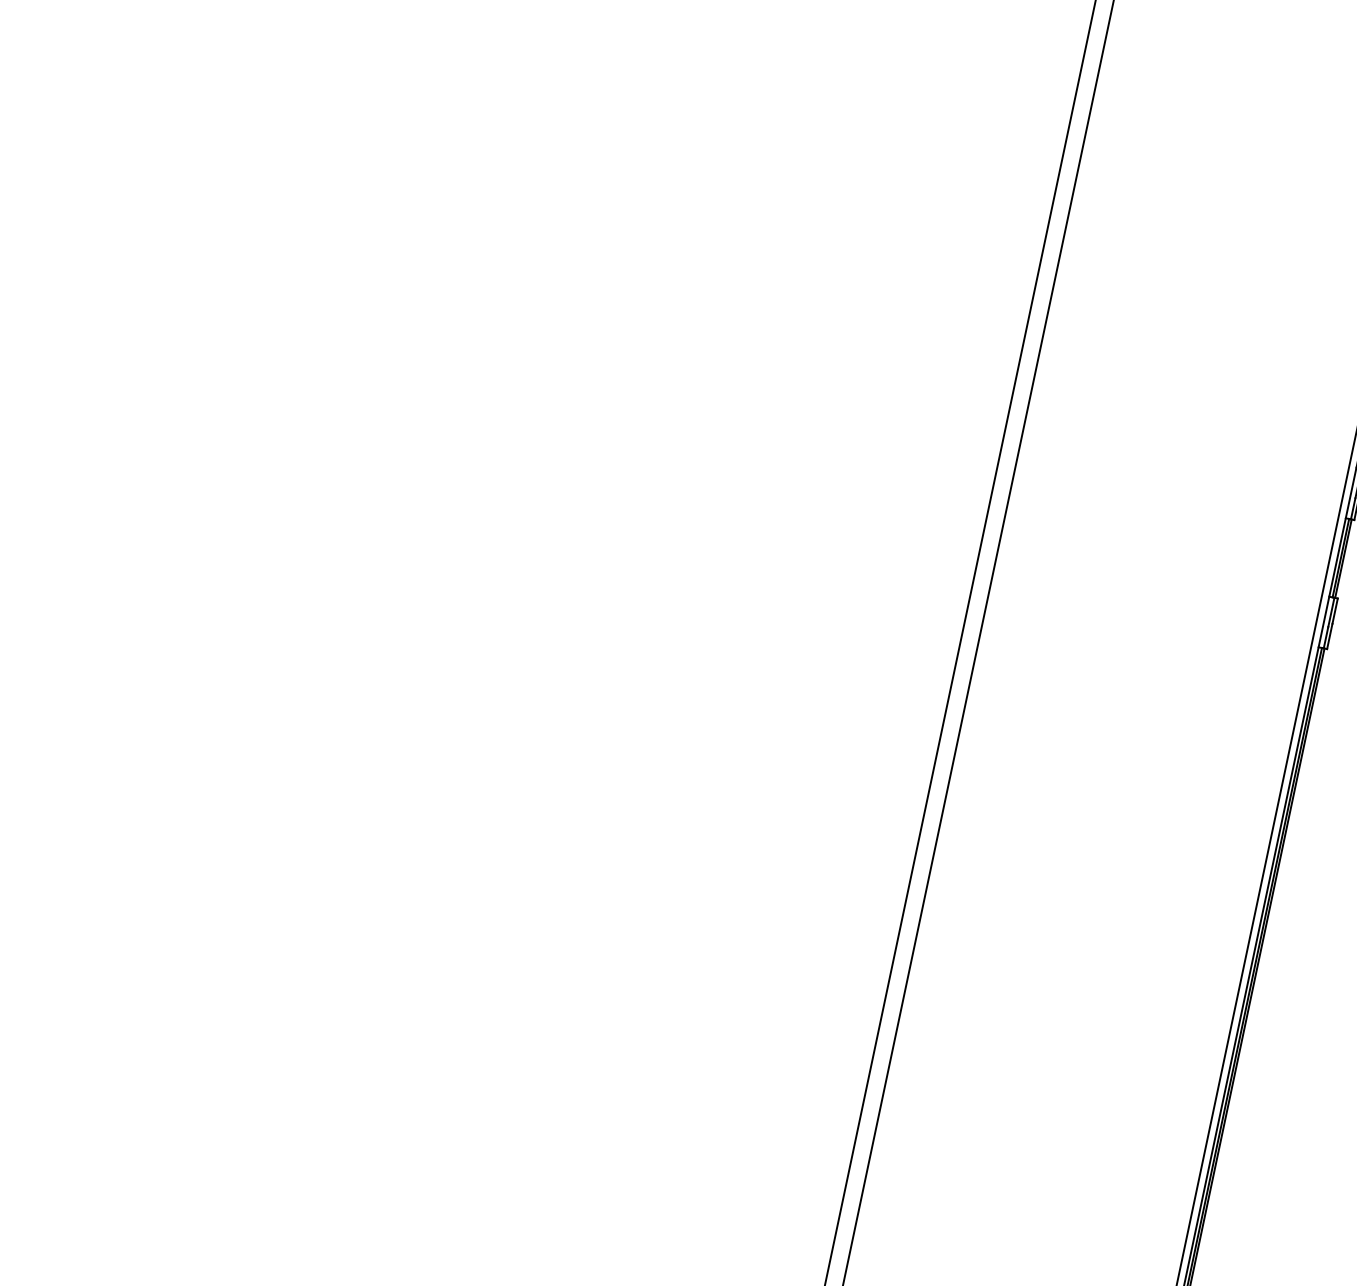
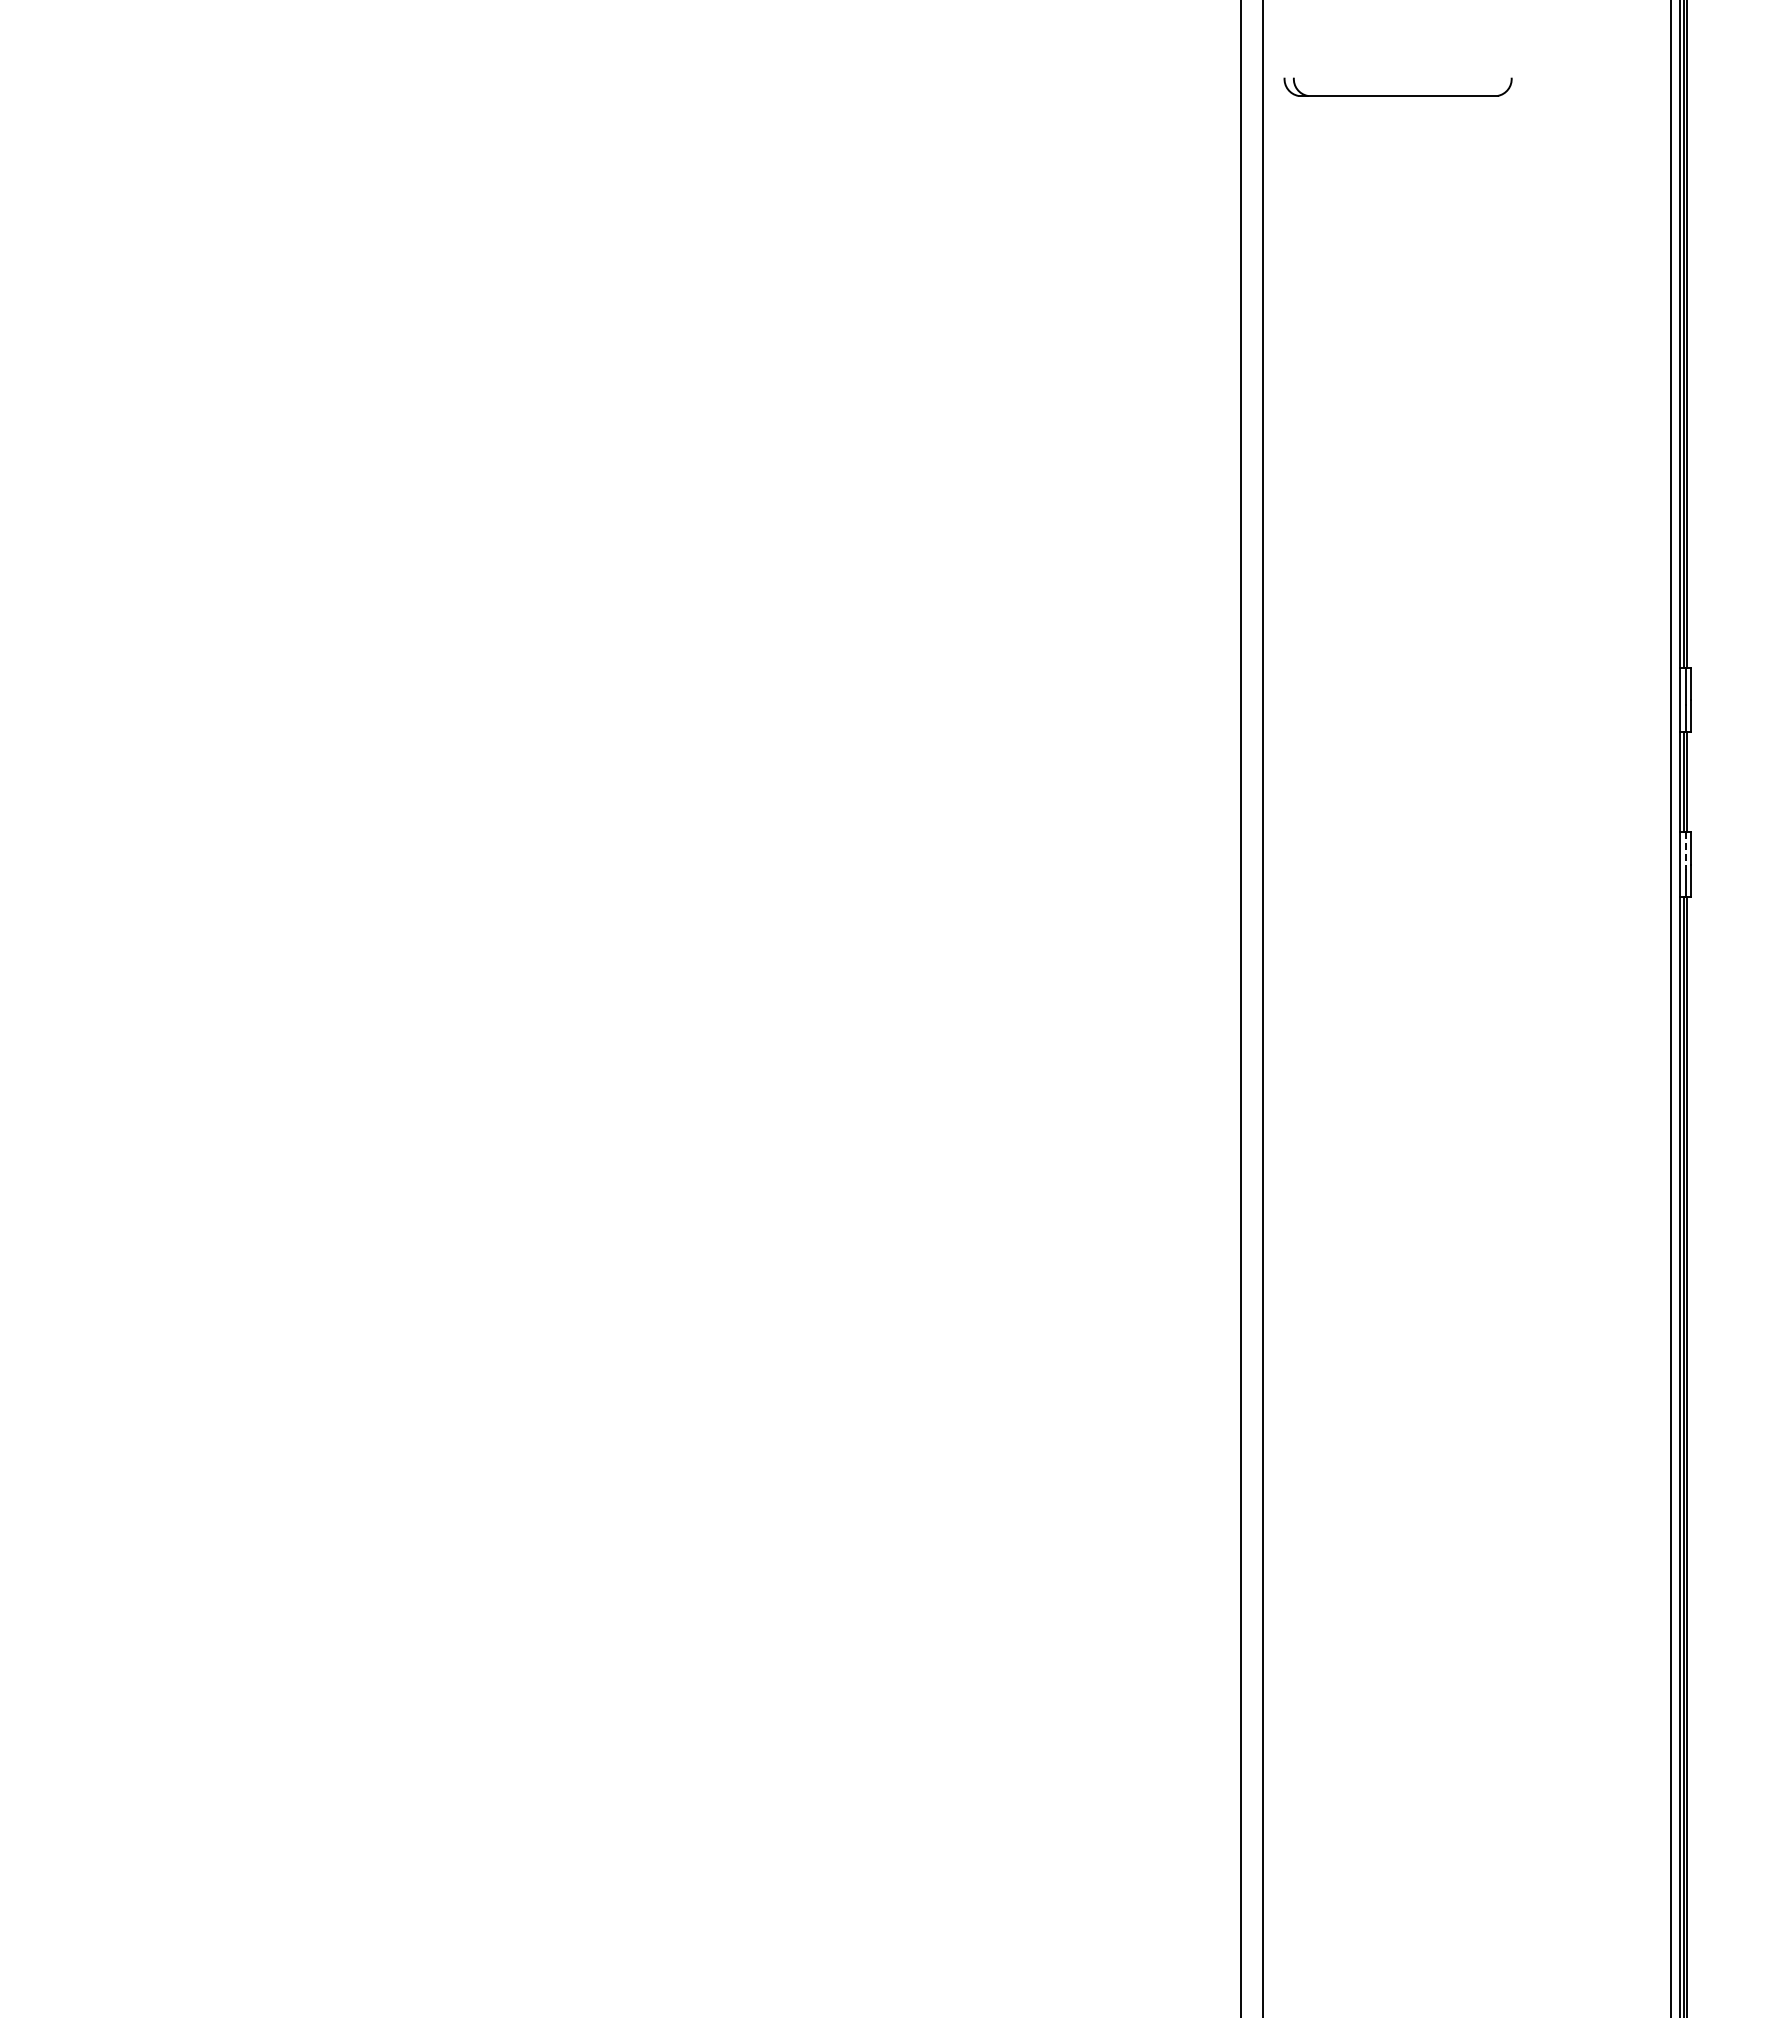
line: (1331, 612) -> (1686, 850), solid -> dashed

